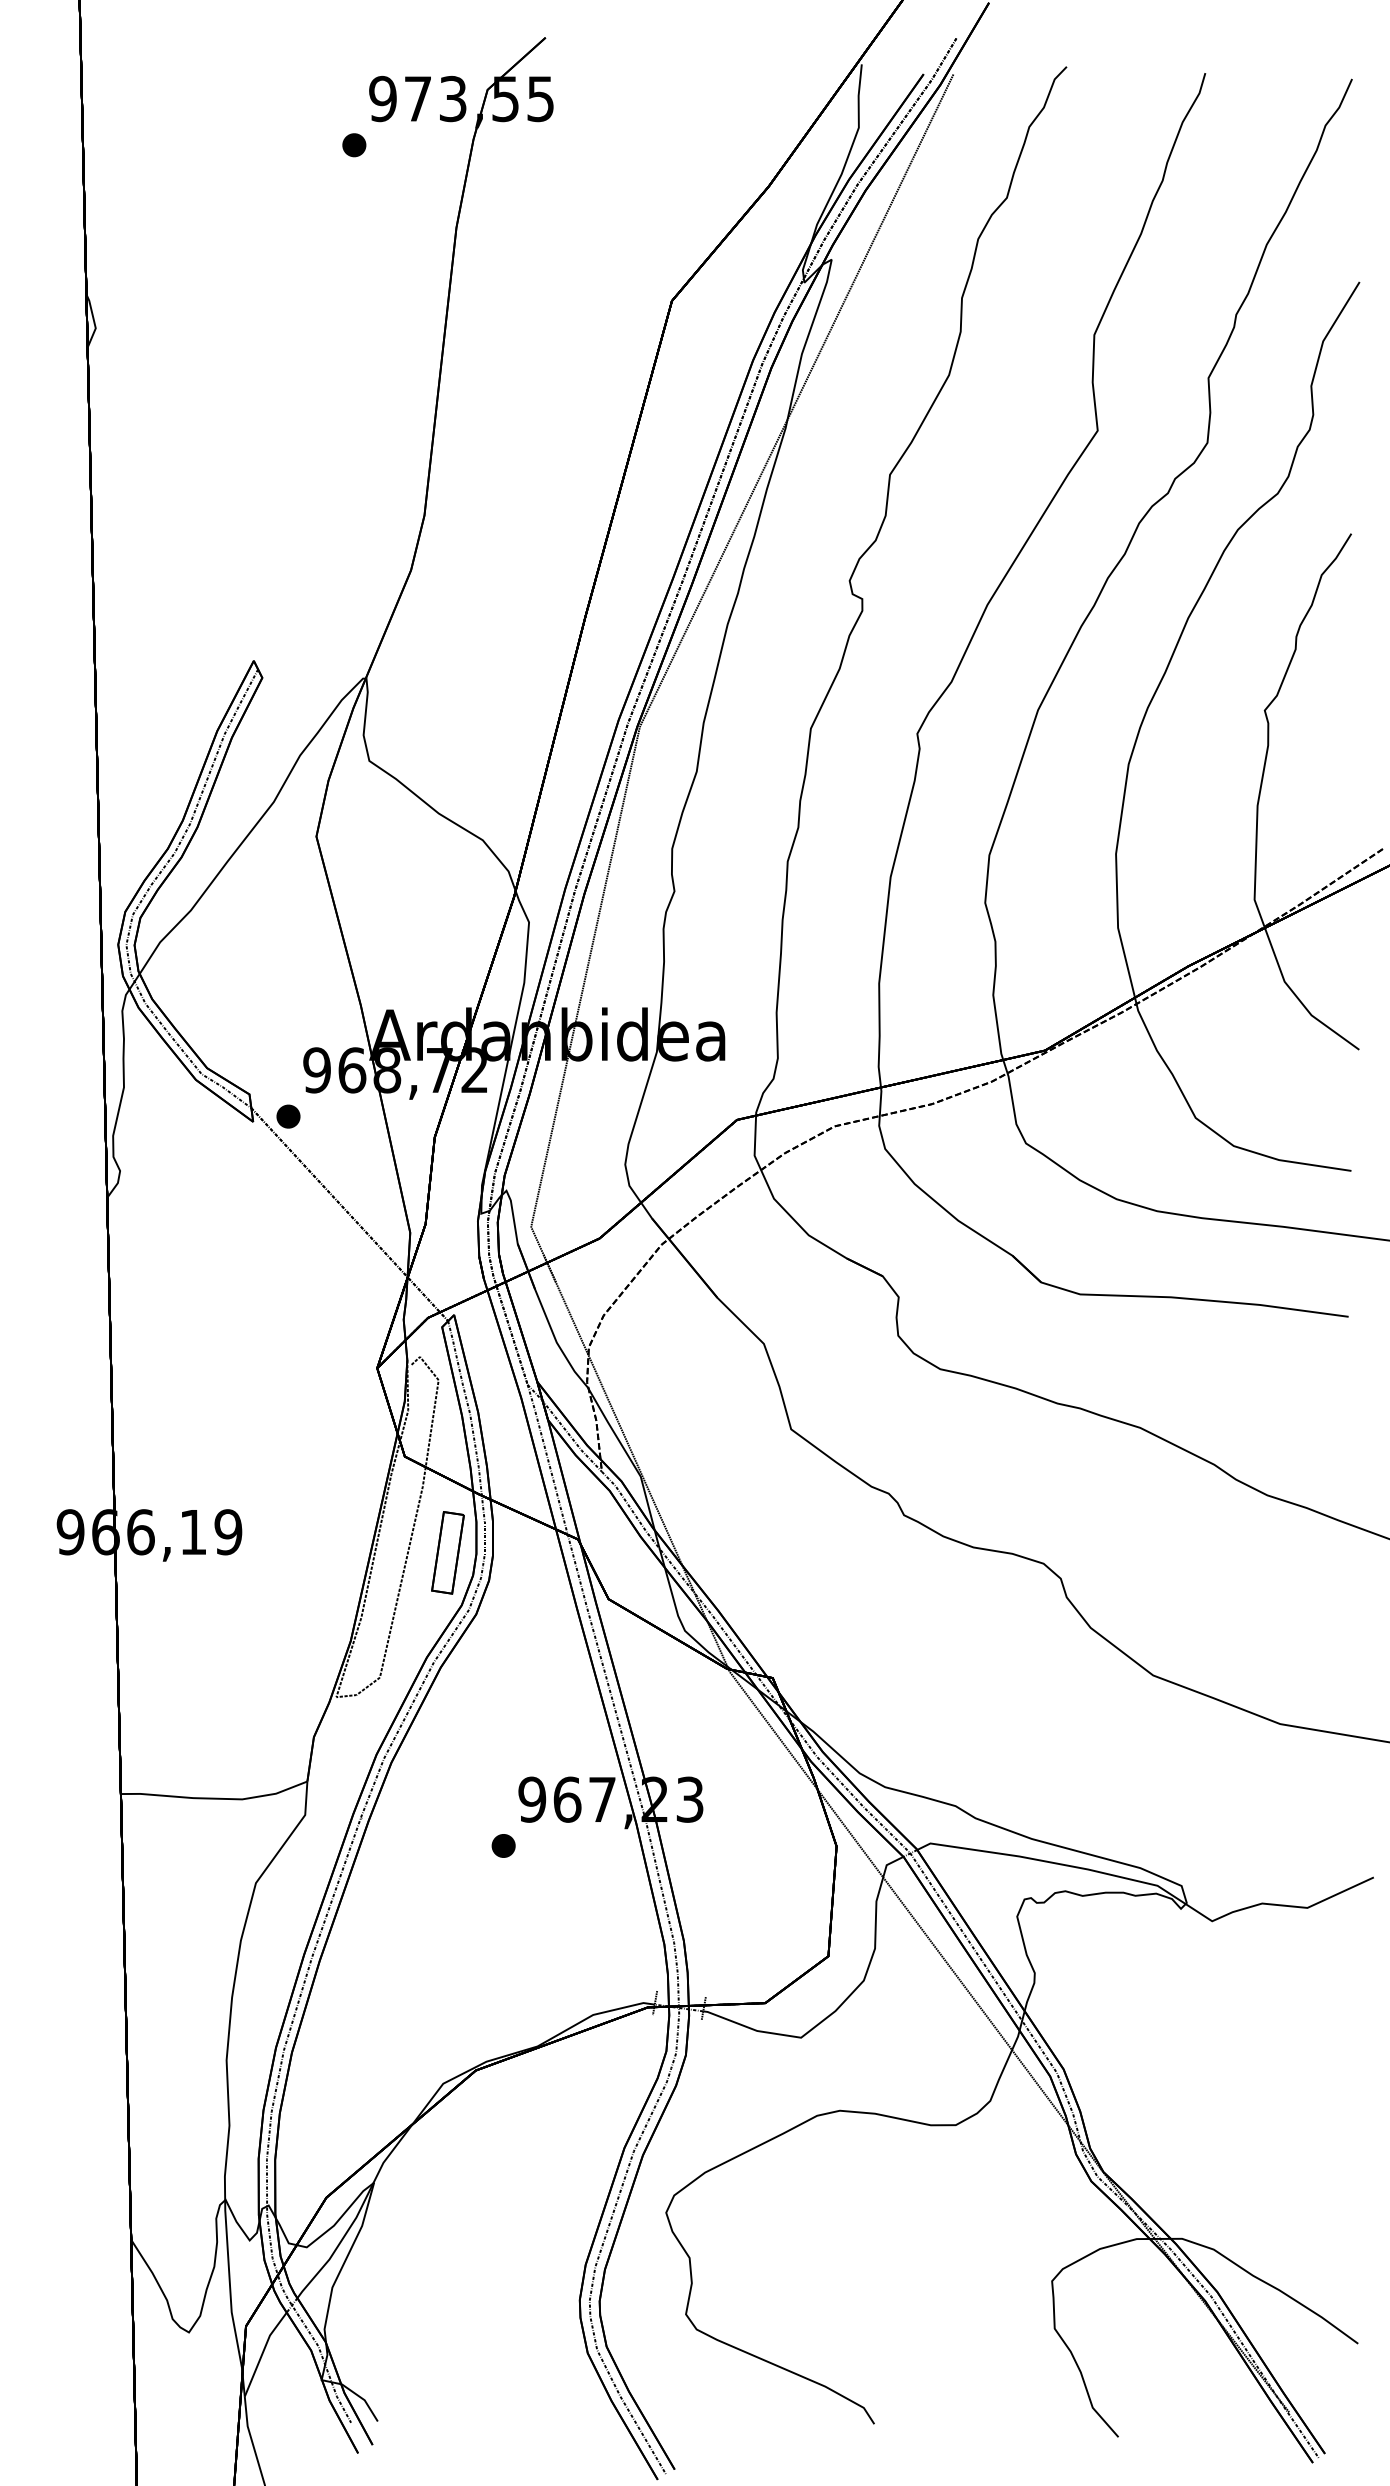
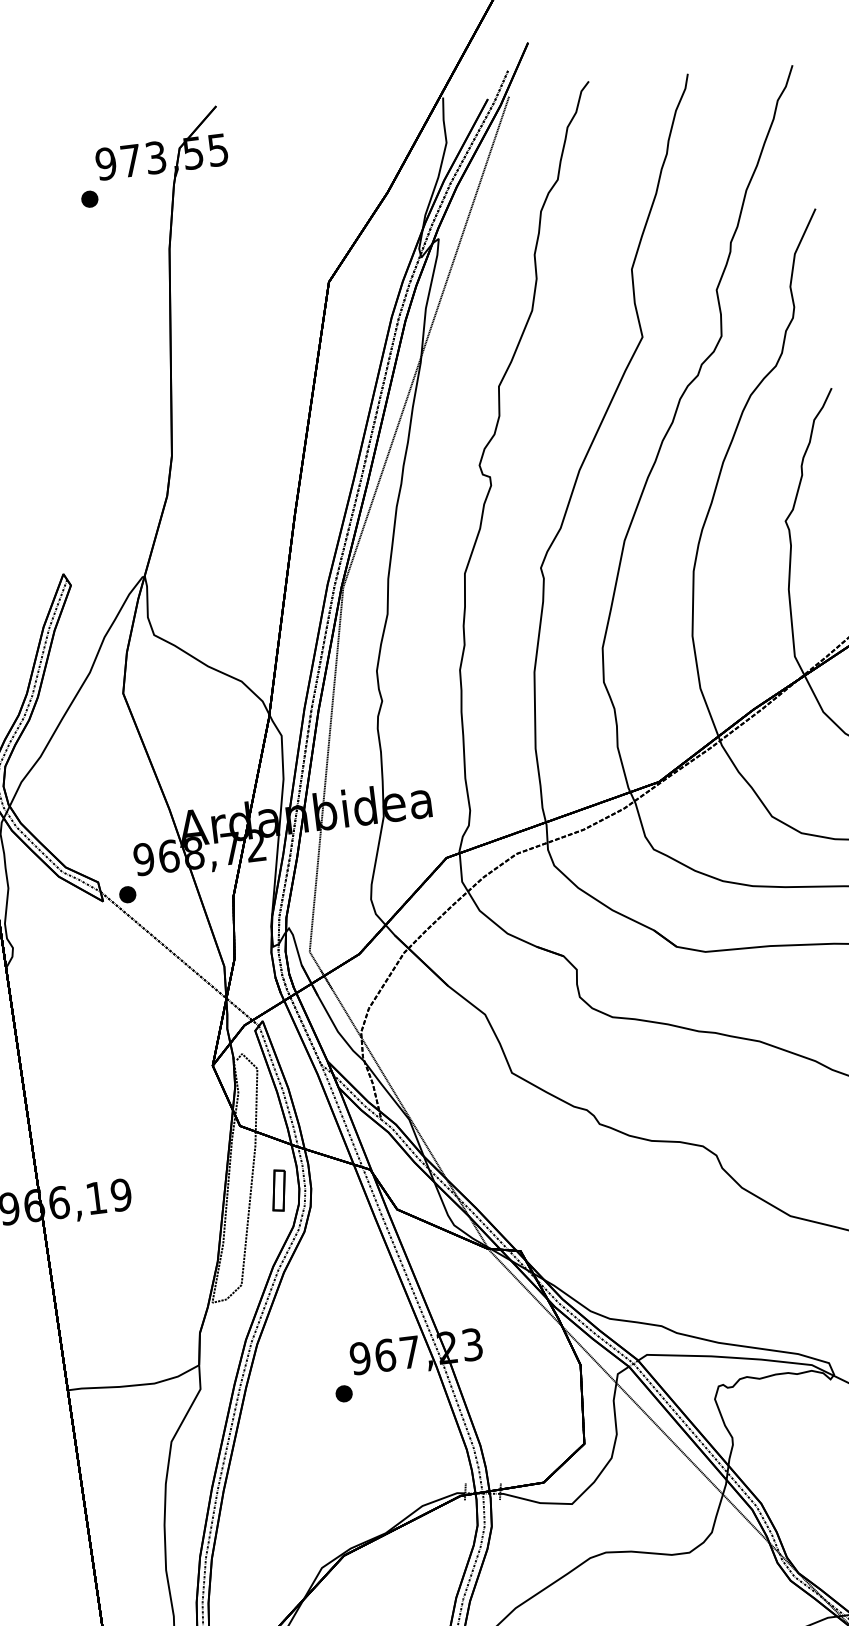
part: (447, 1552) -> (278, 1190), size x0.7

